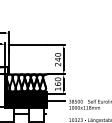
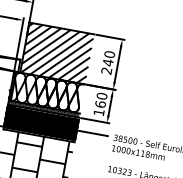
hatch: (27, 59) -> (56, 53), added

